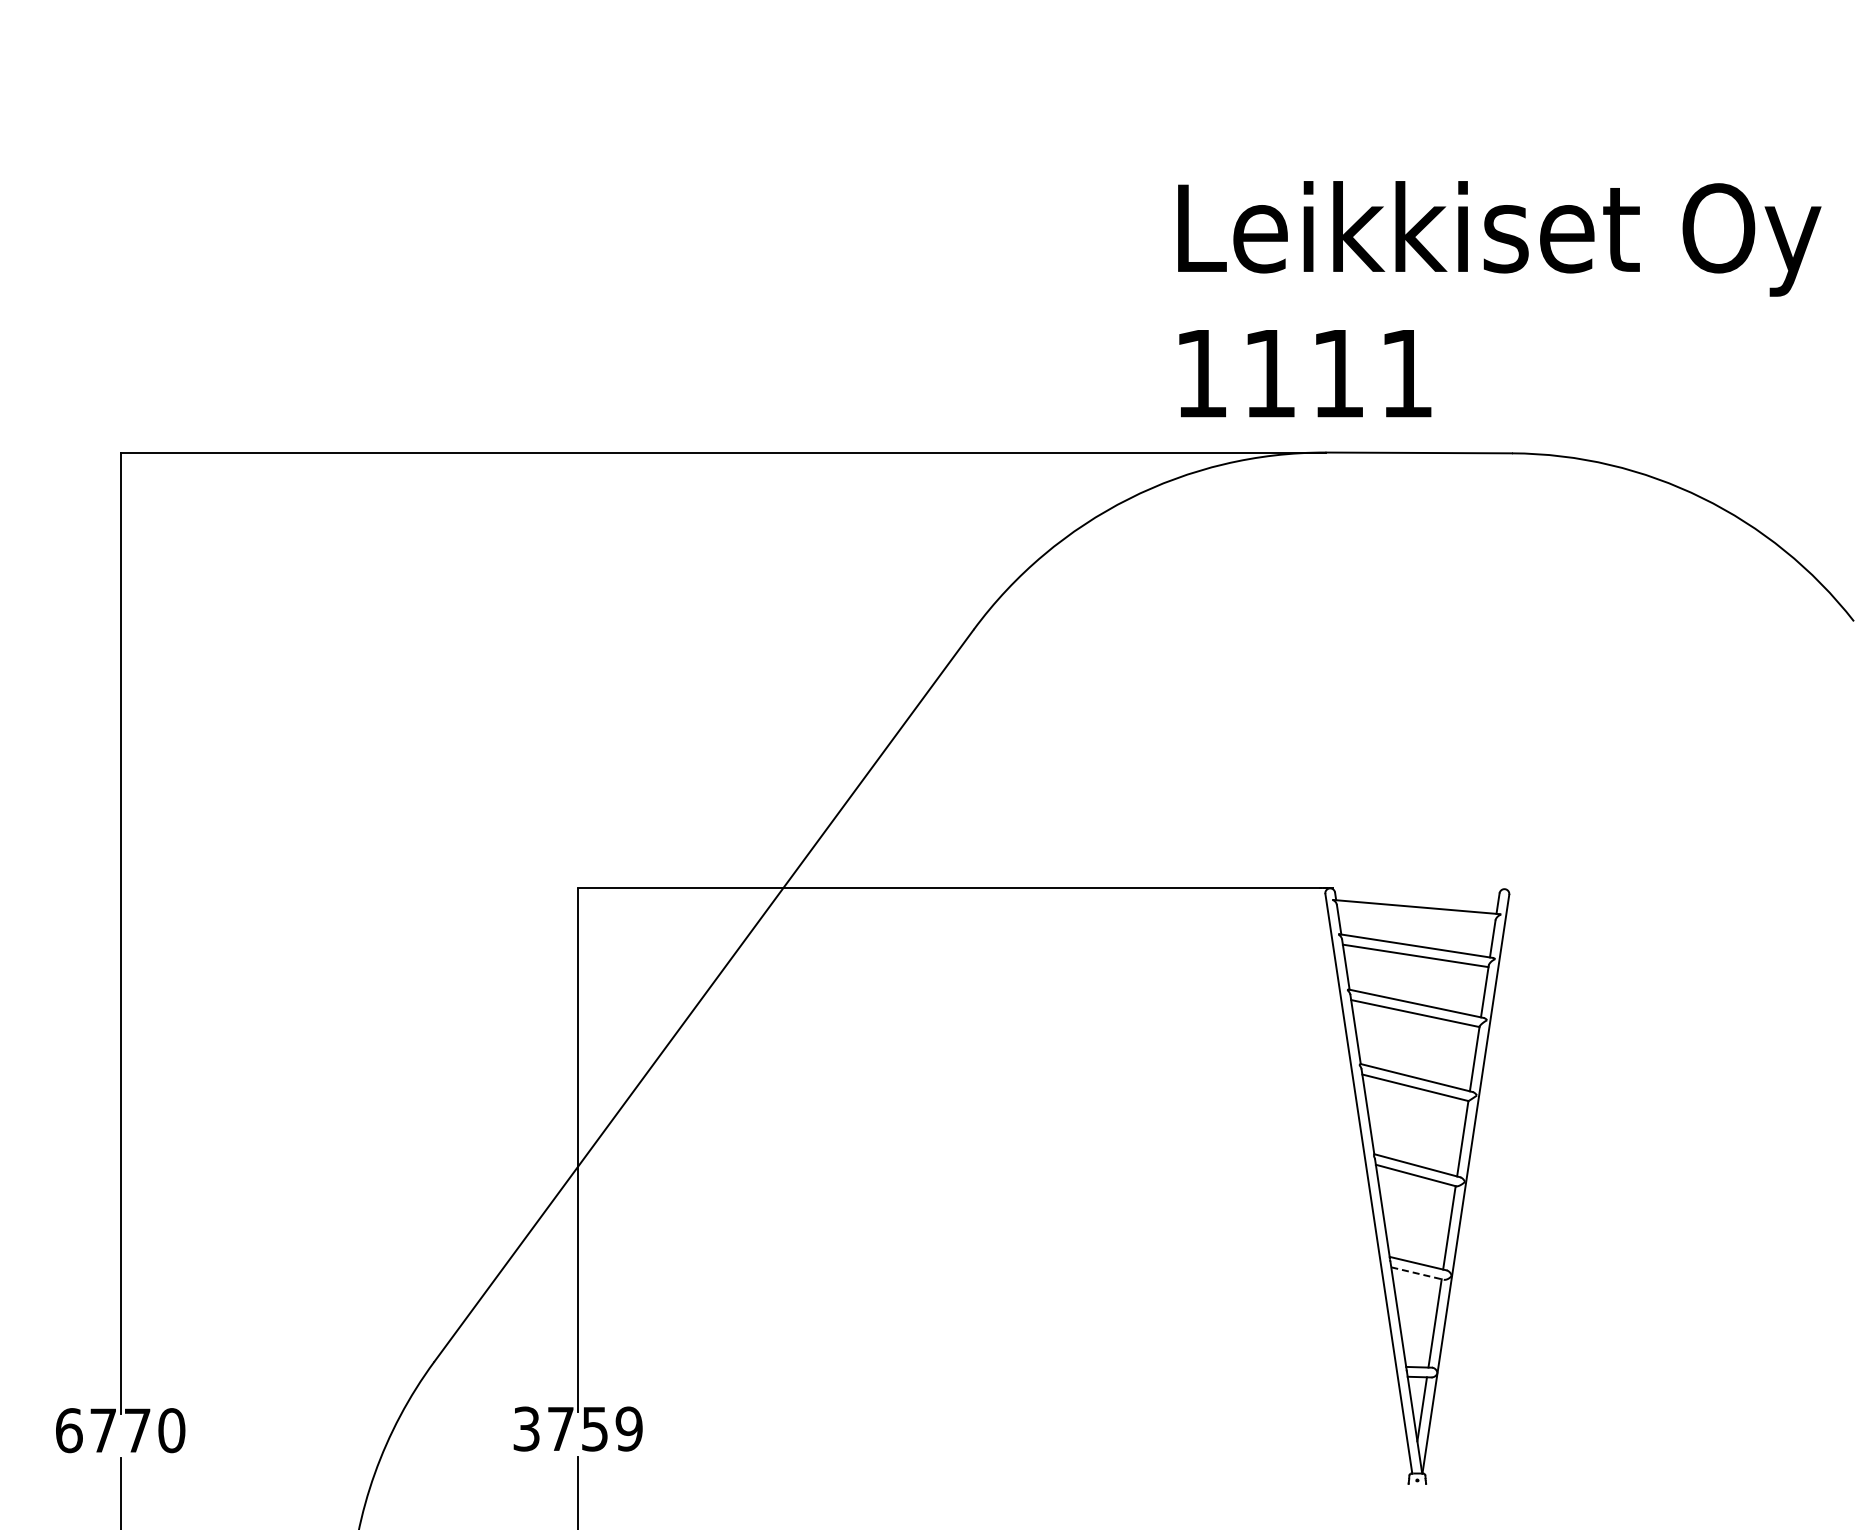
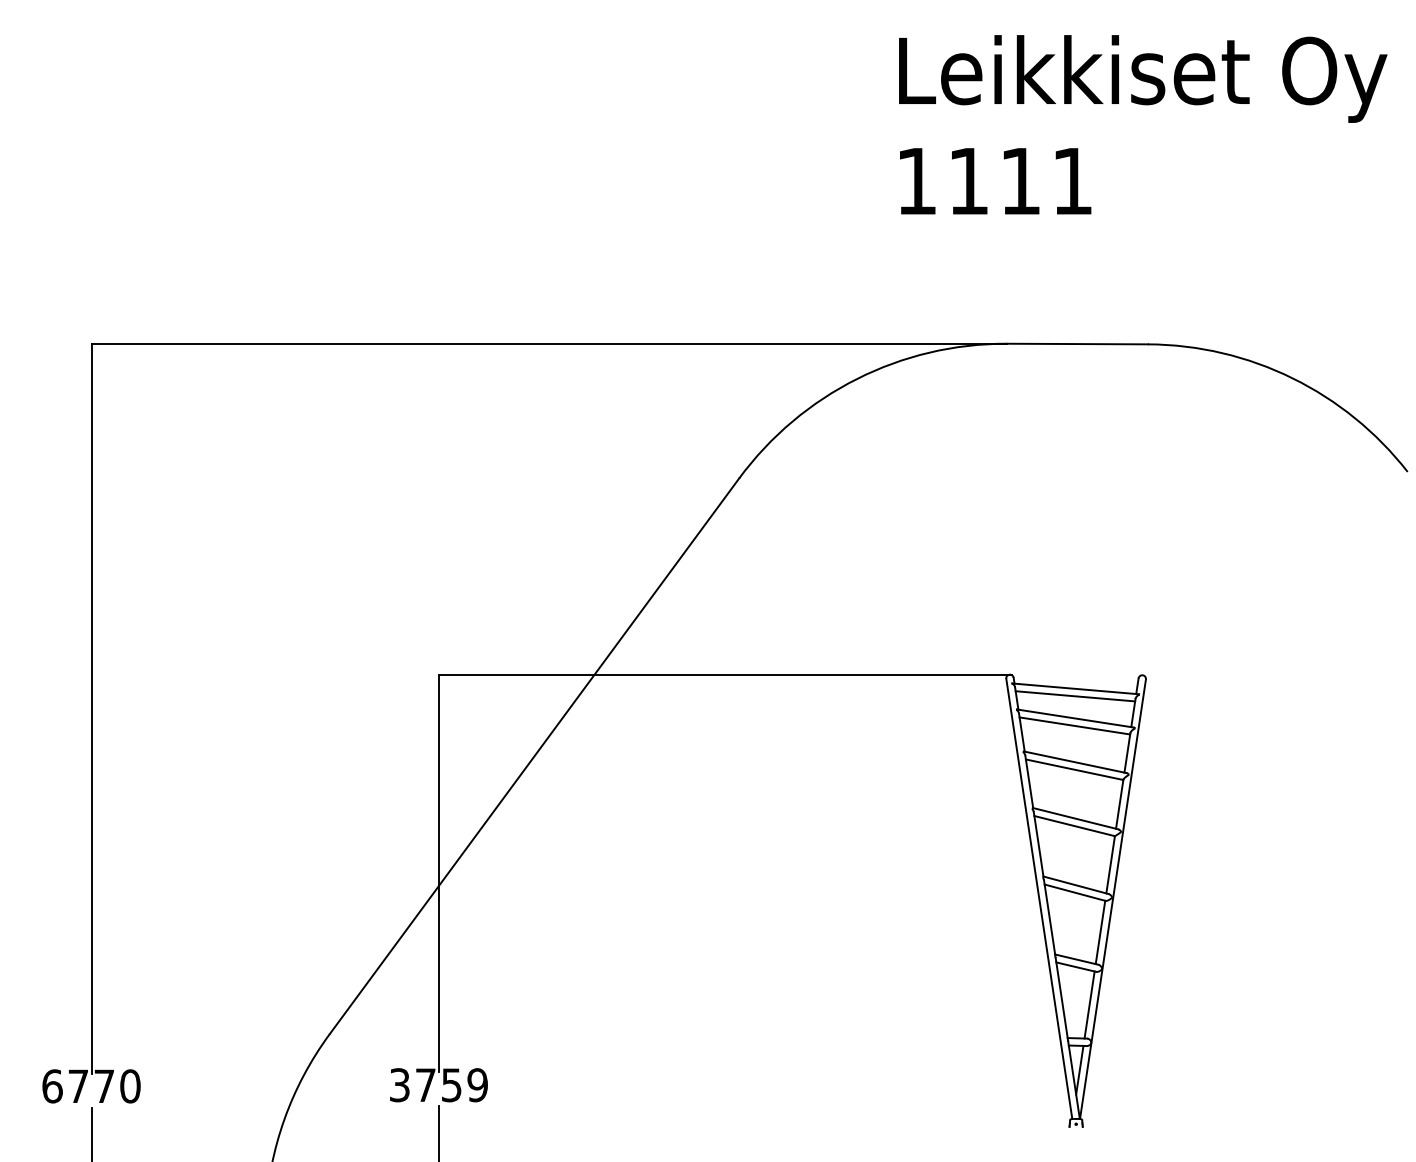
text: (1499, 299) -> (1143, 125), moved
line: (1416, 916) -> (1075, 696), added
line: (1417, 1273) -> (1076, 967), dashed -> solid

